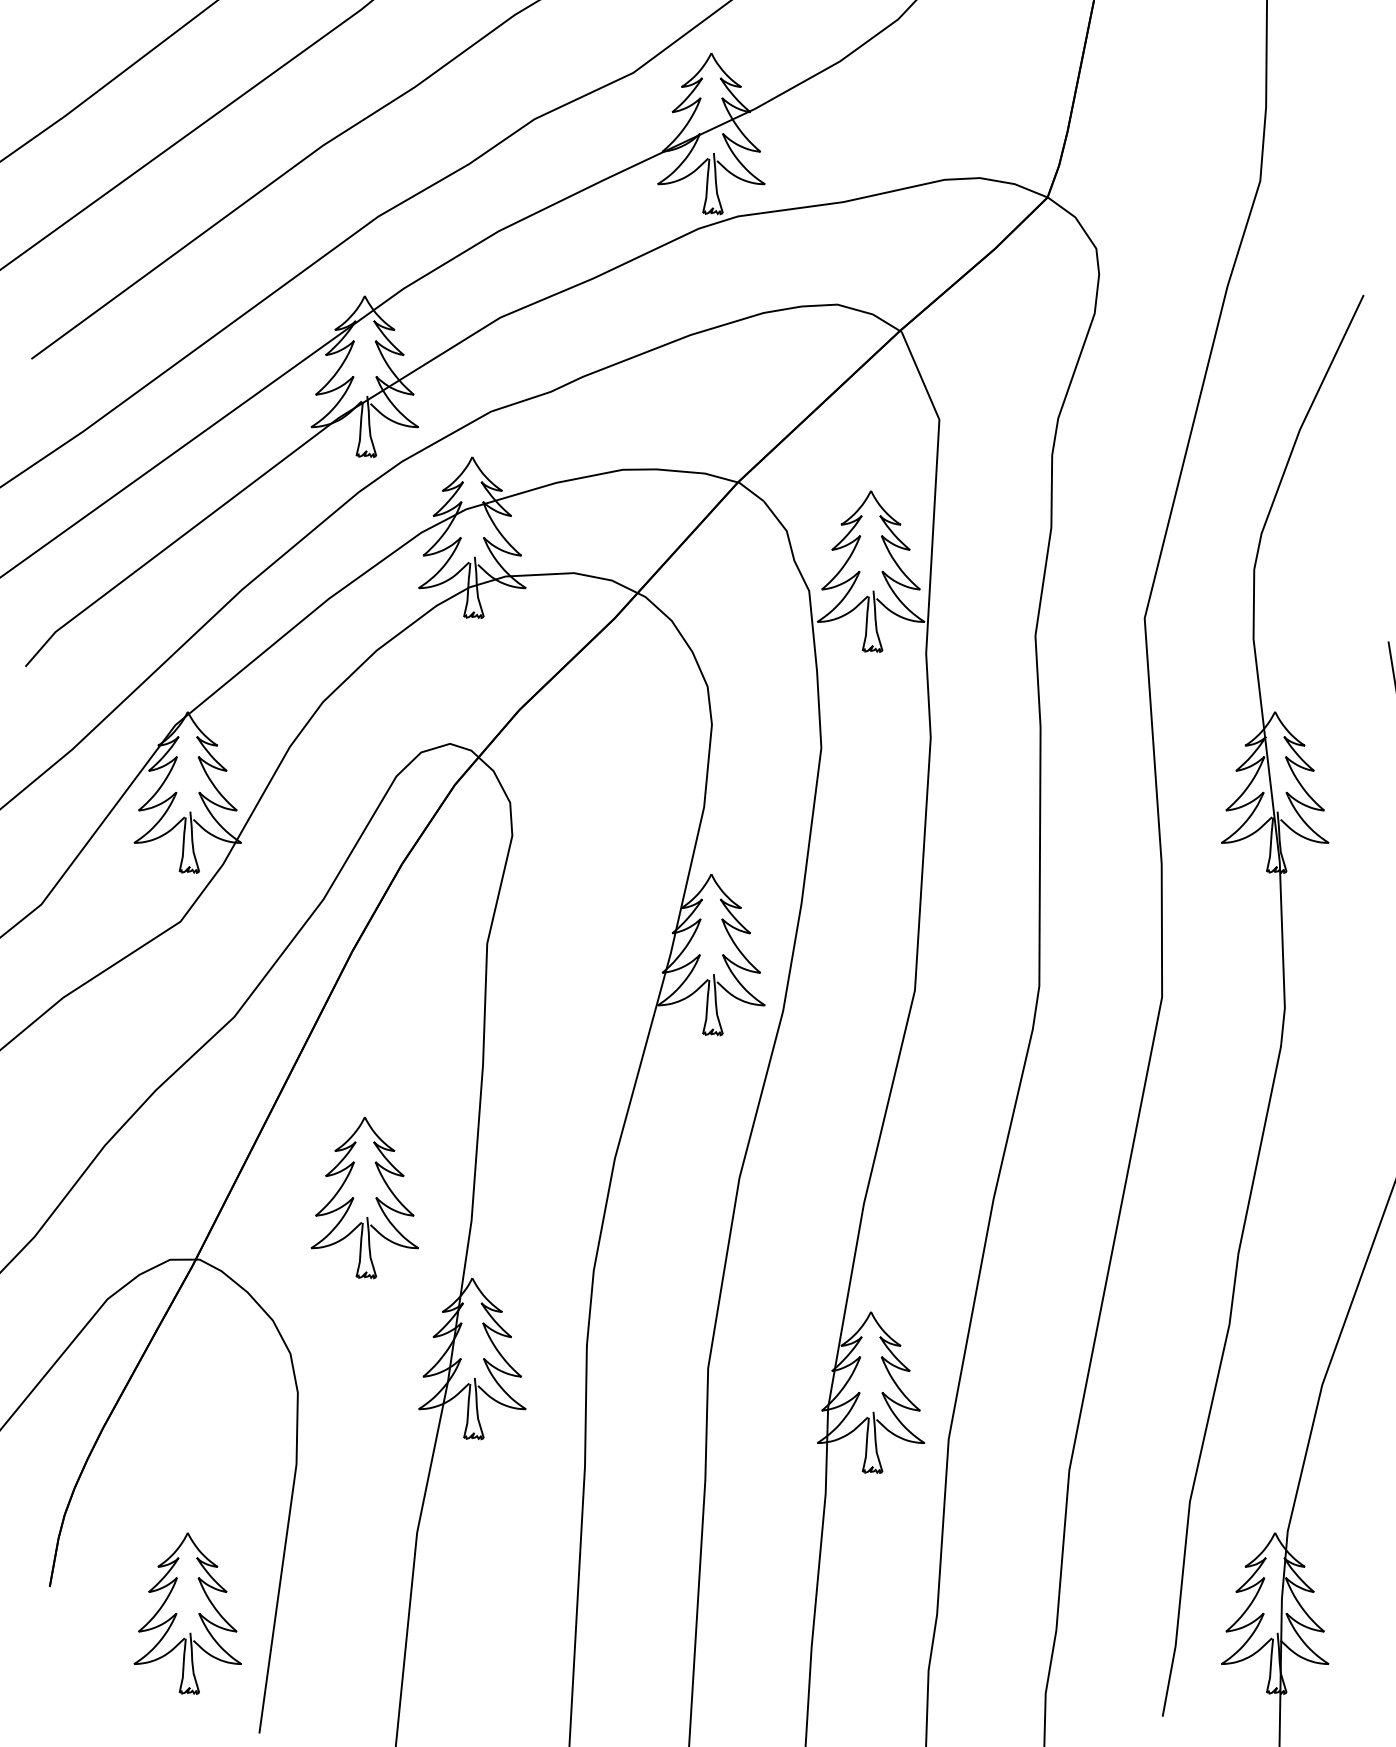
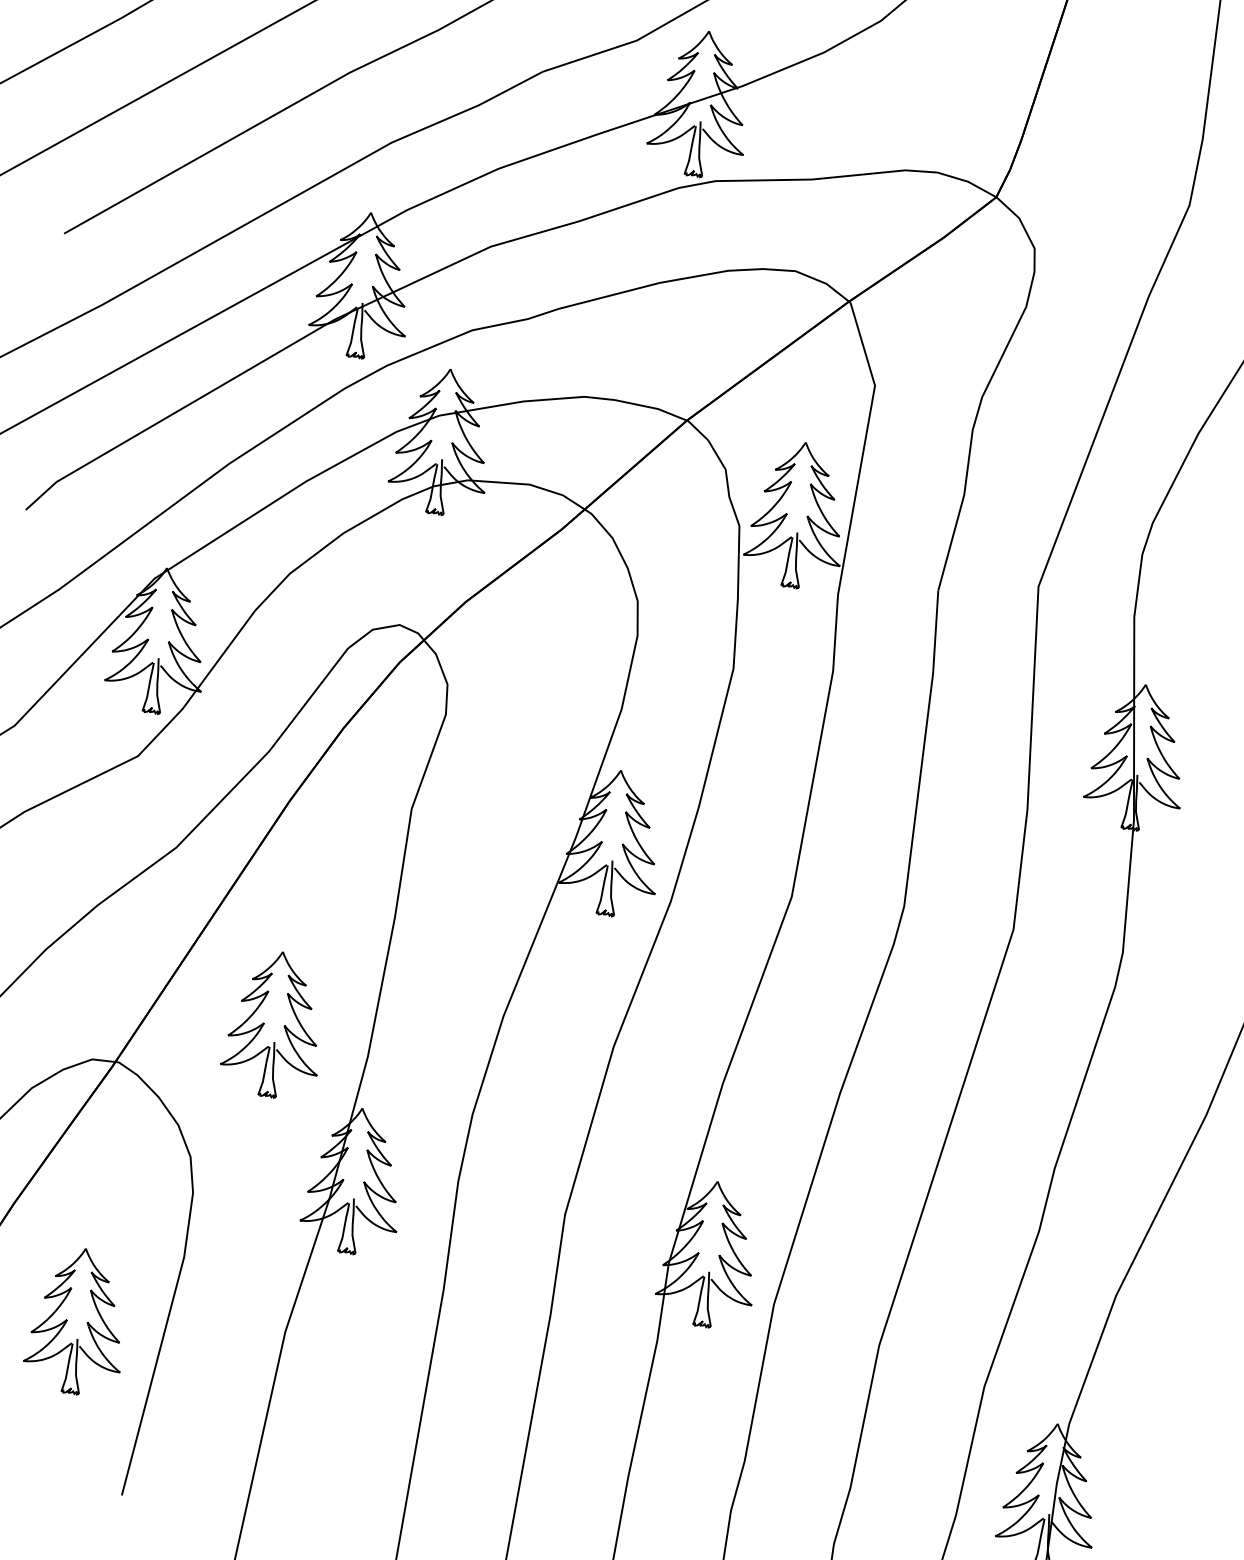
part: (187, 1613) -> (76, 1321), moved

